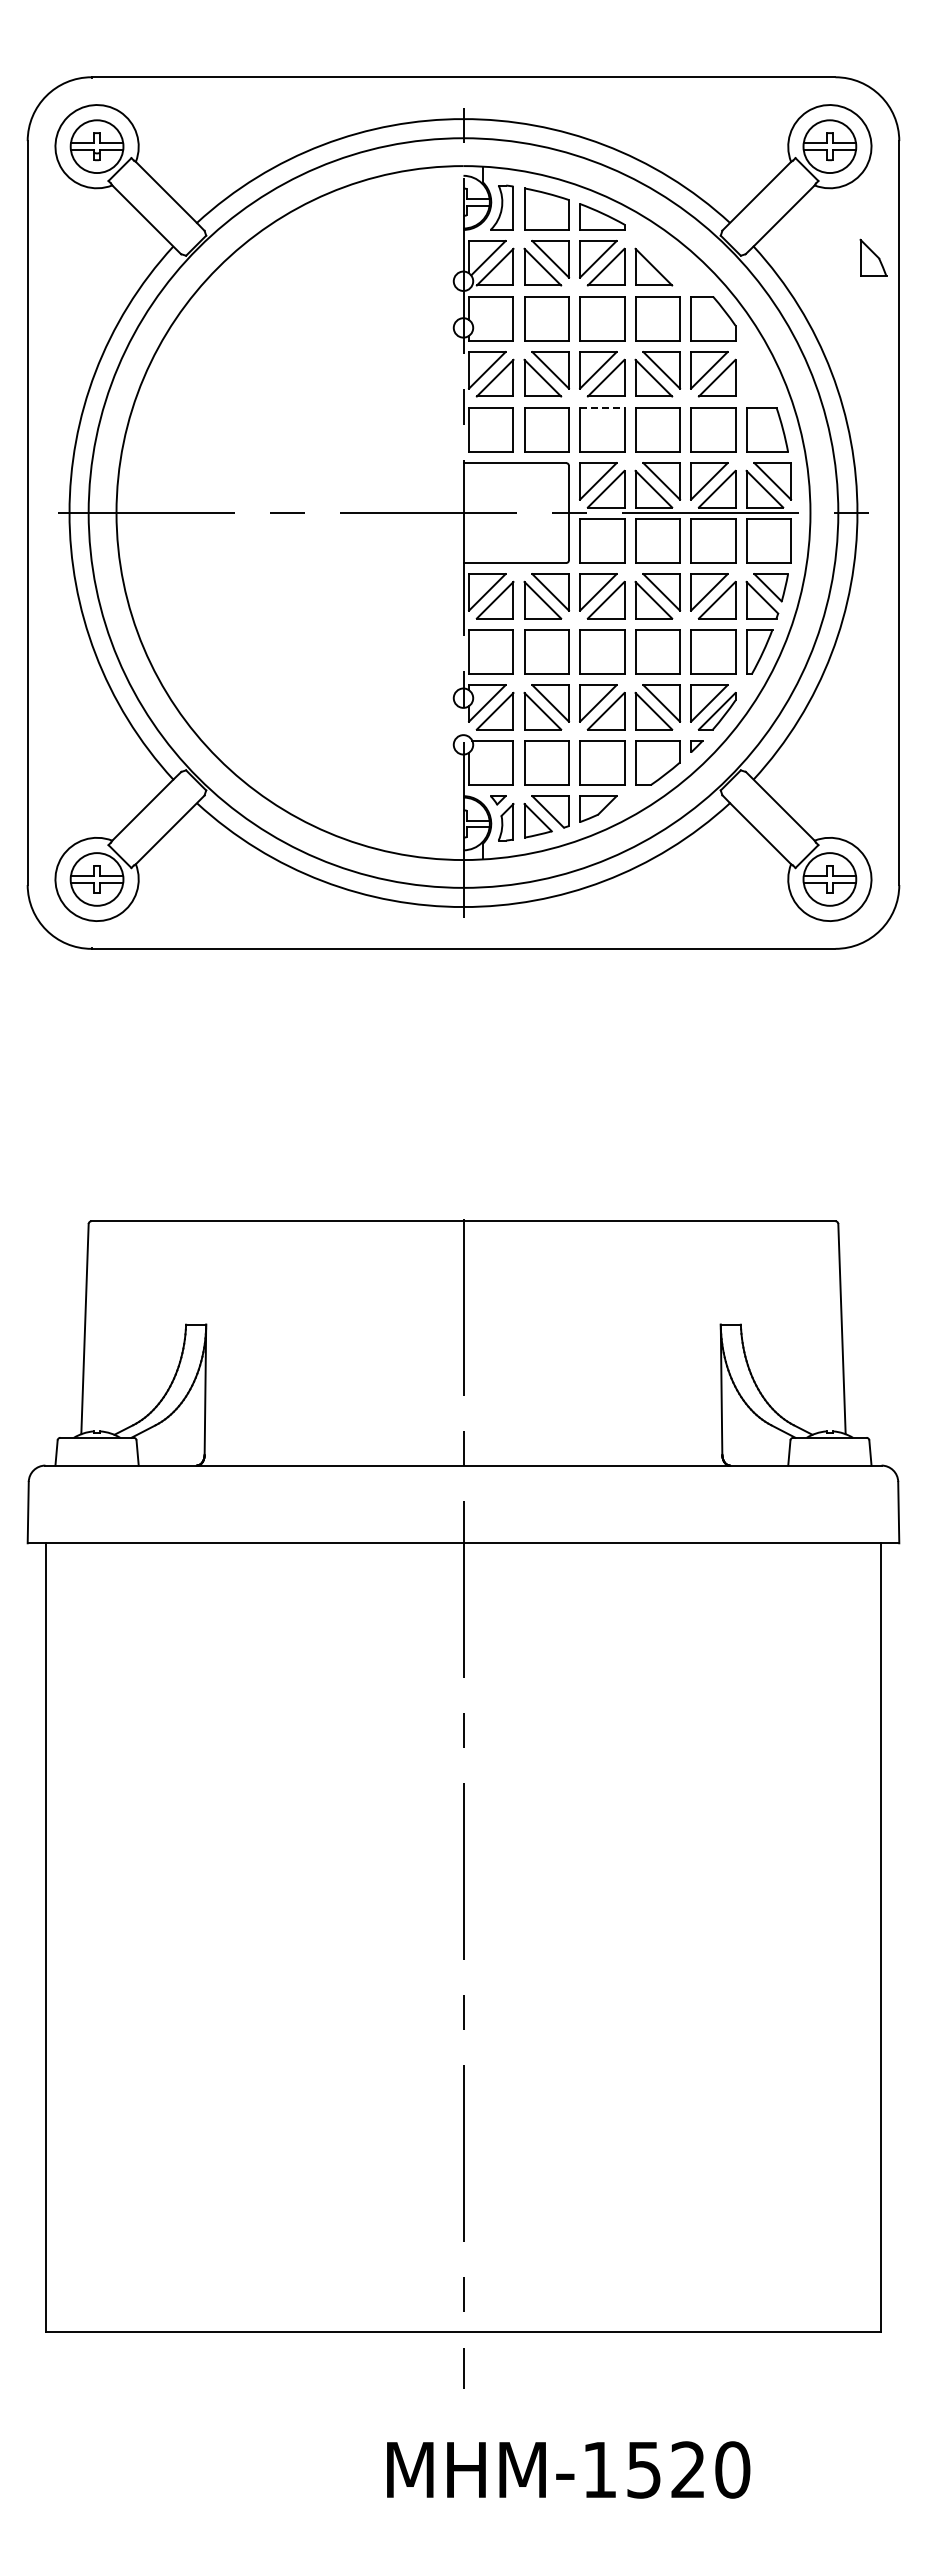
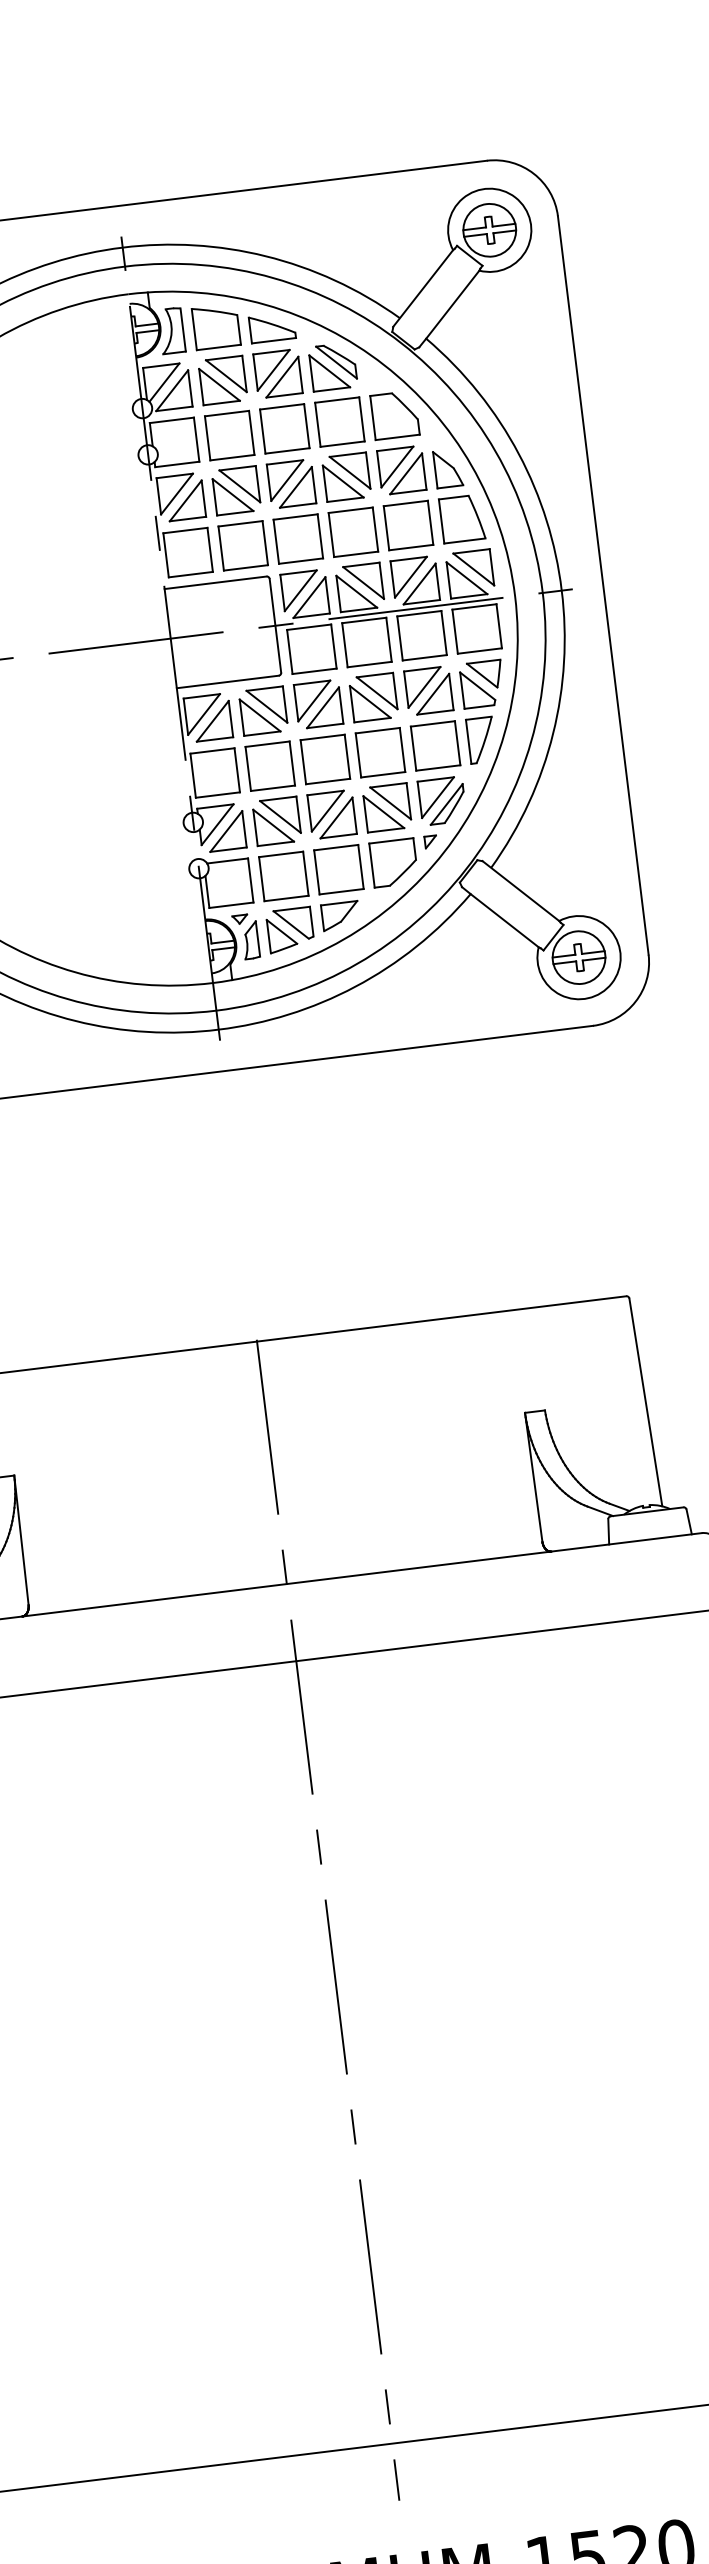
part: (873, 257) -> (448, 468), moved
part: (661, 259) -> (336, 362), added
line: (602, 407) -> (295, 516), dashed -> solid

